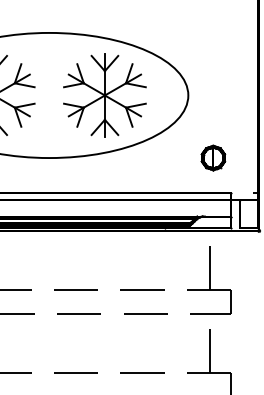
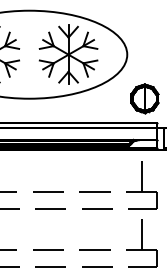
part: (213, 157) -> (144, 98), size x1.67

